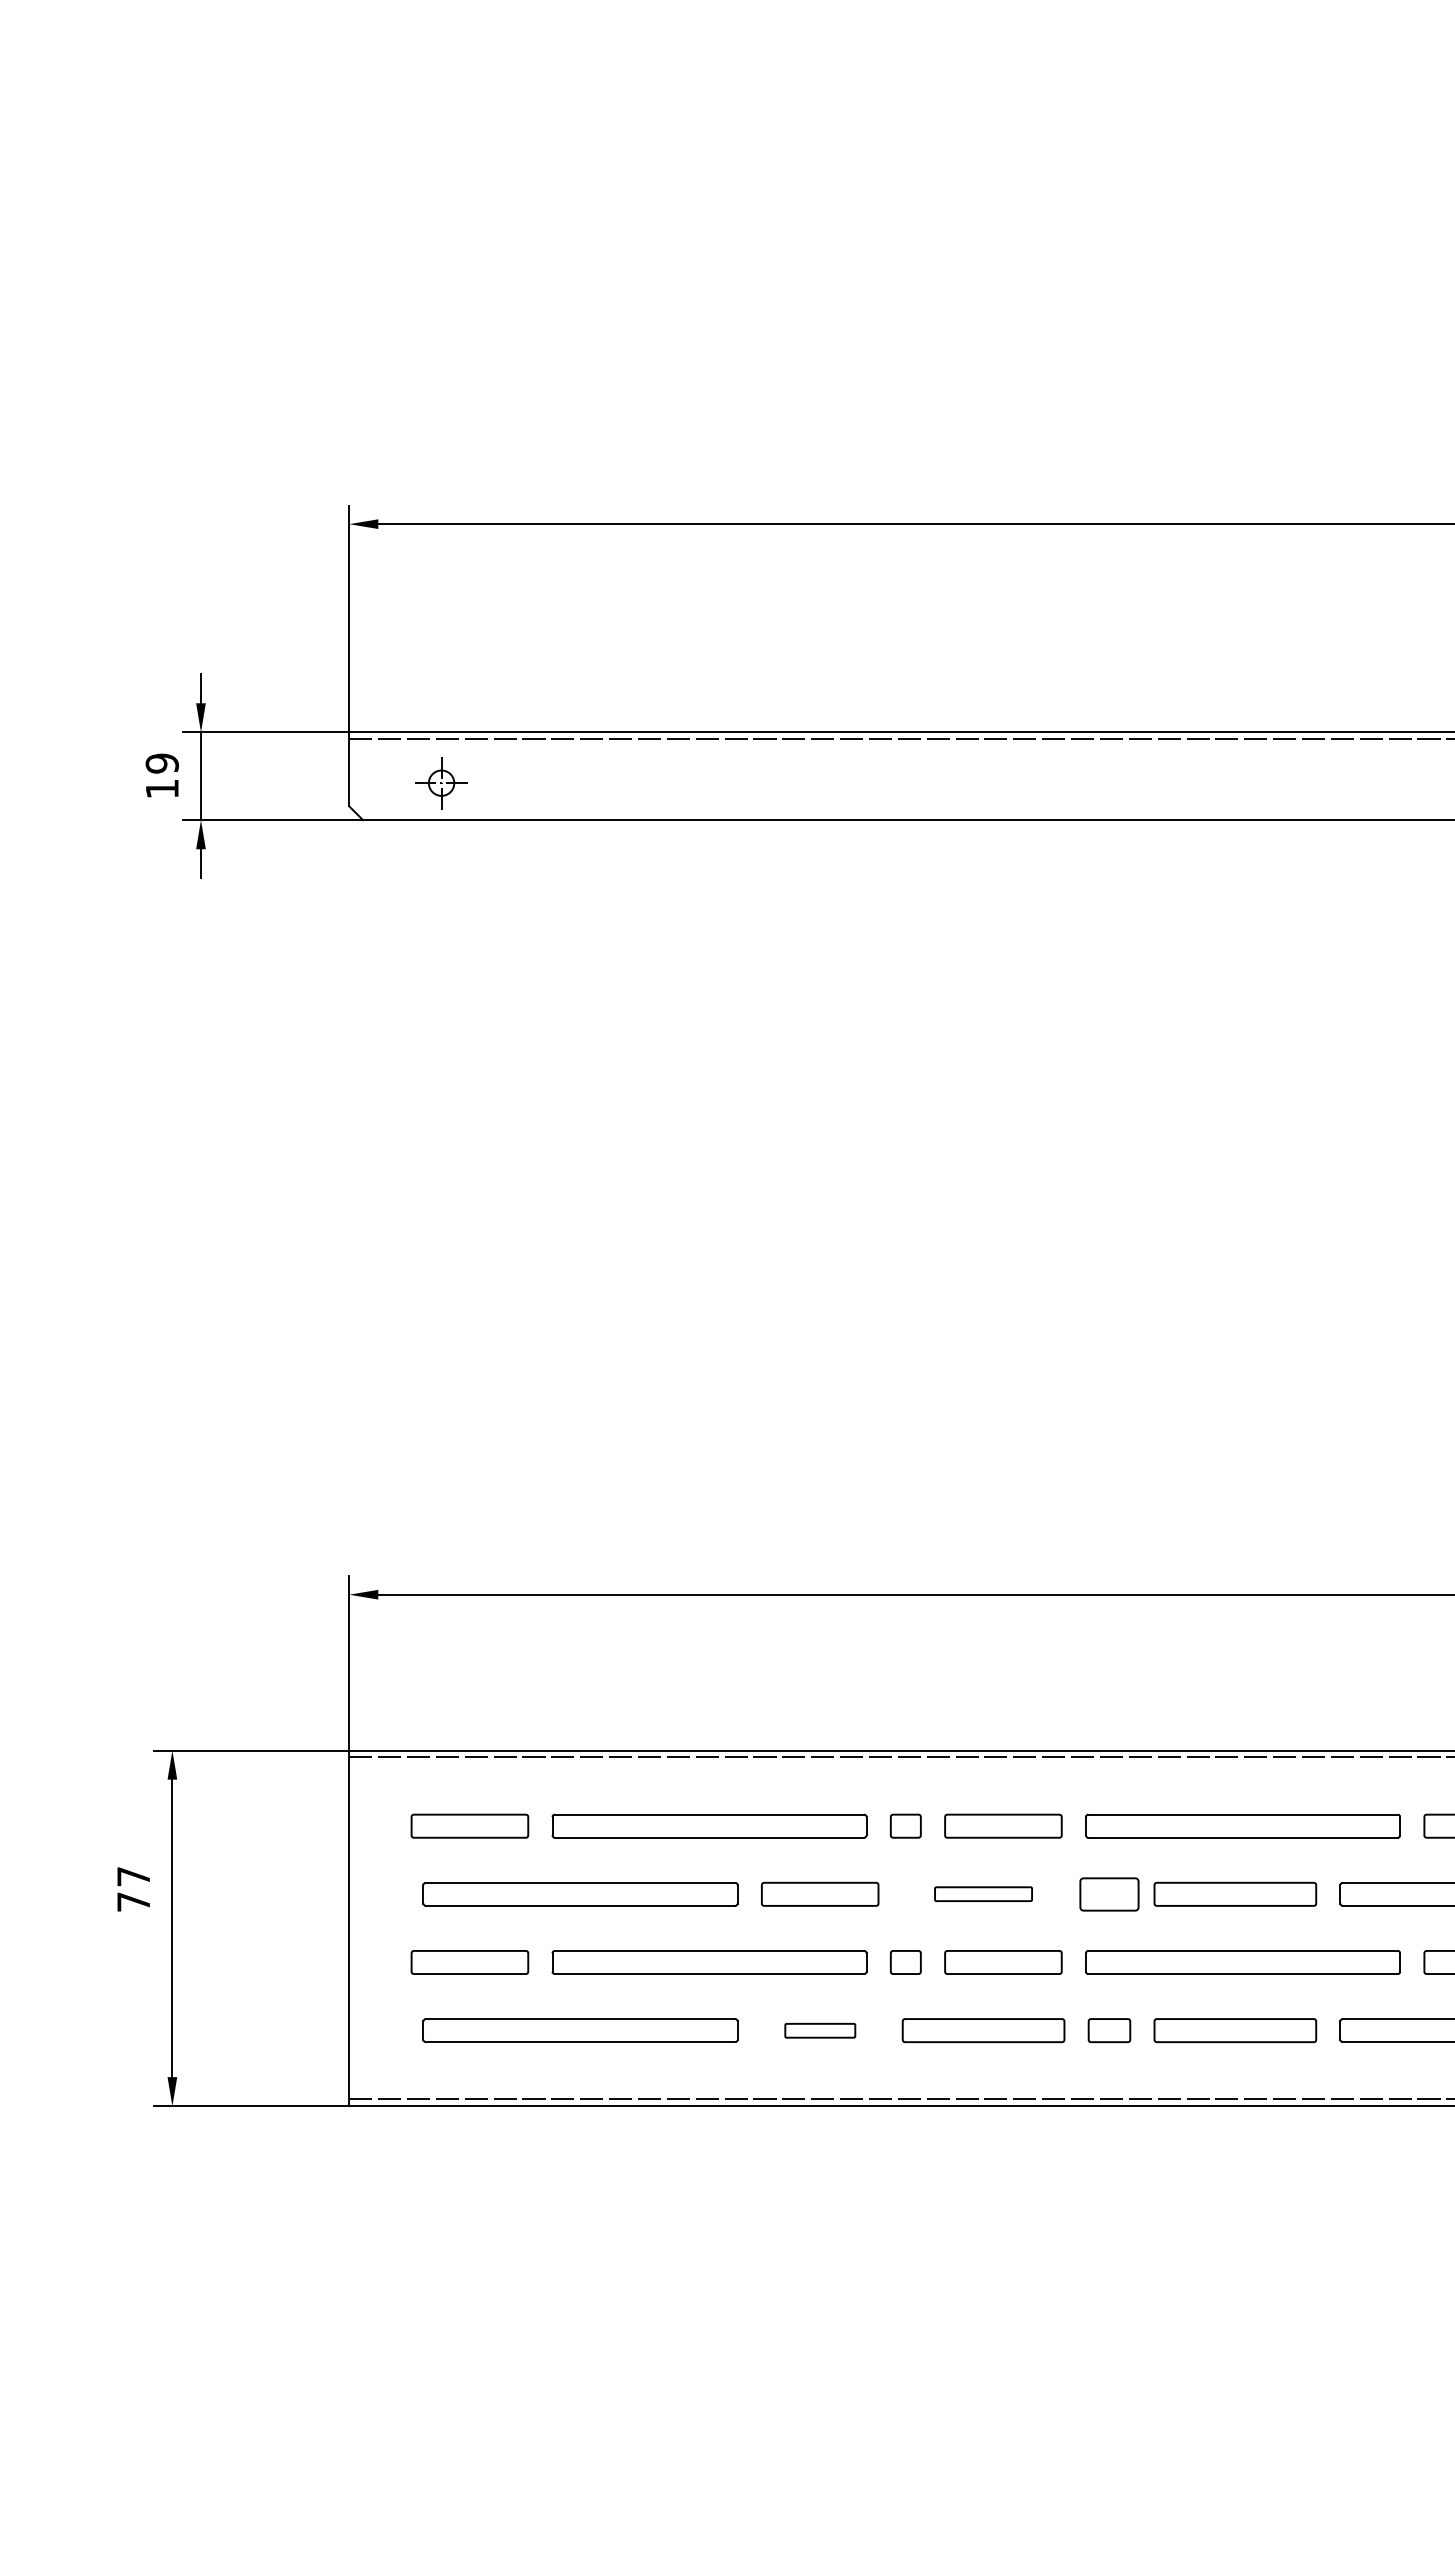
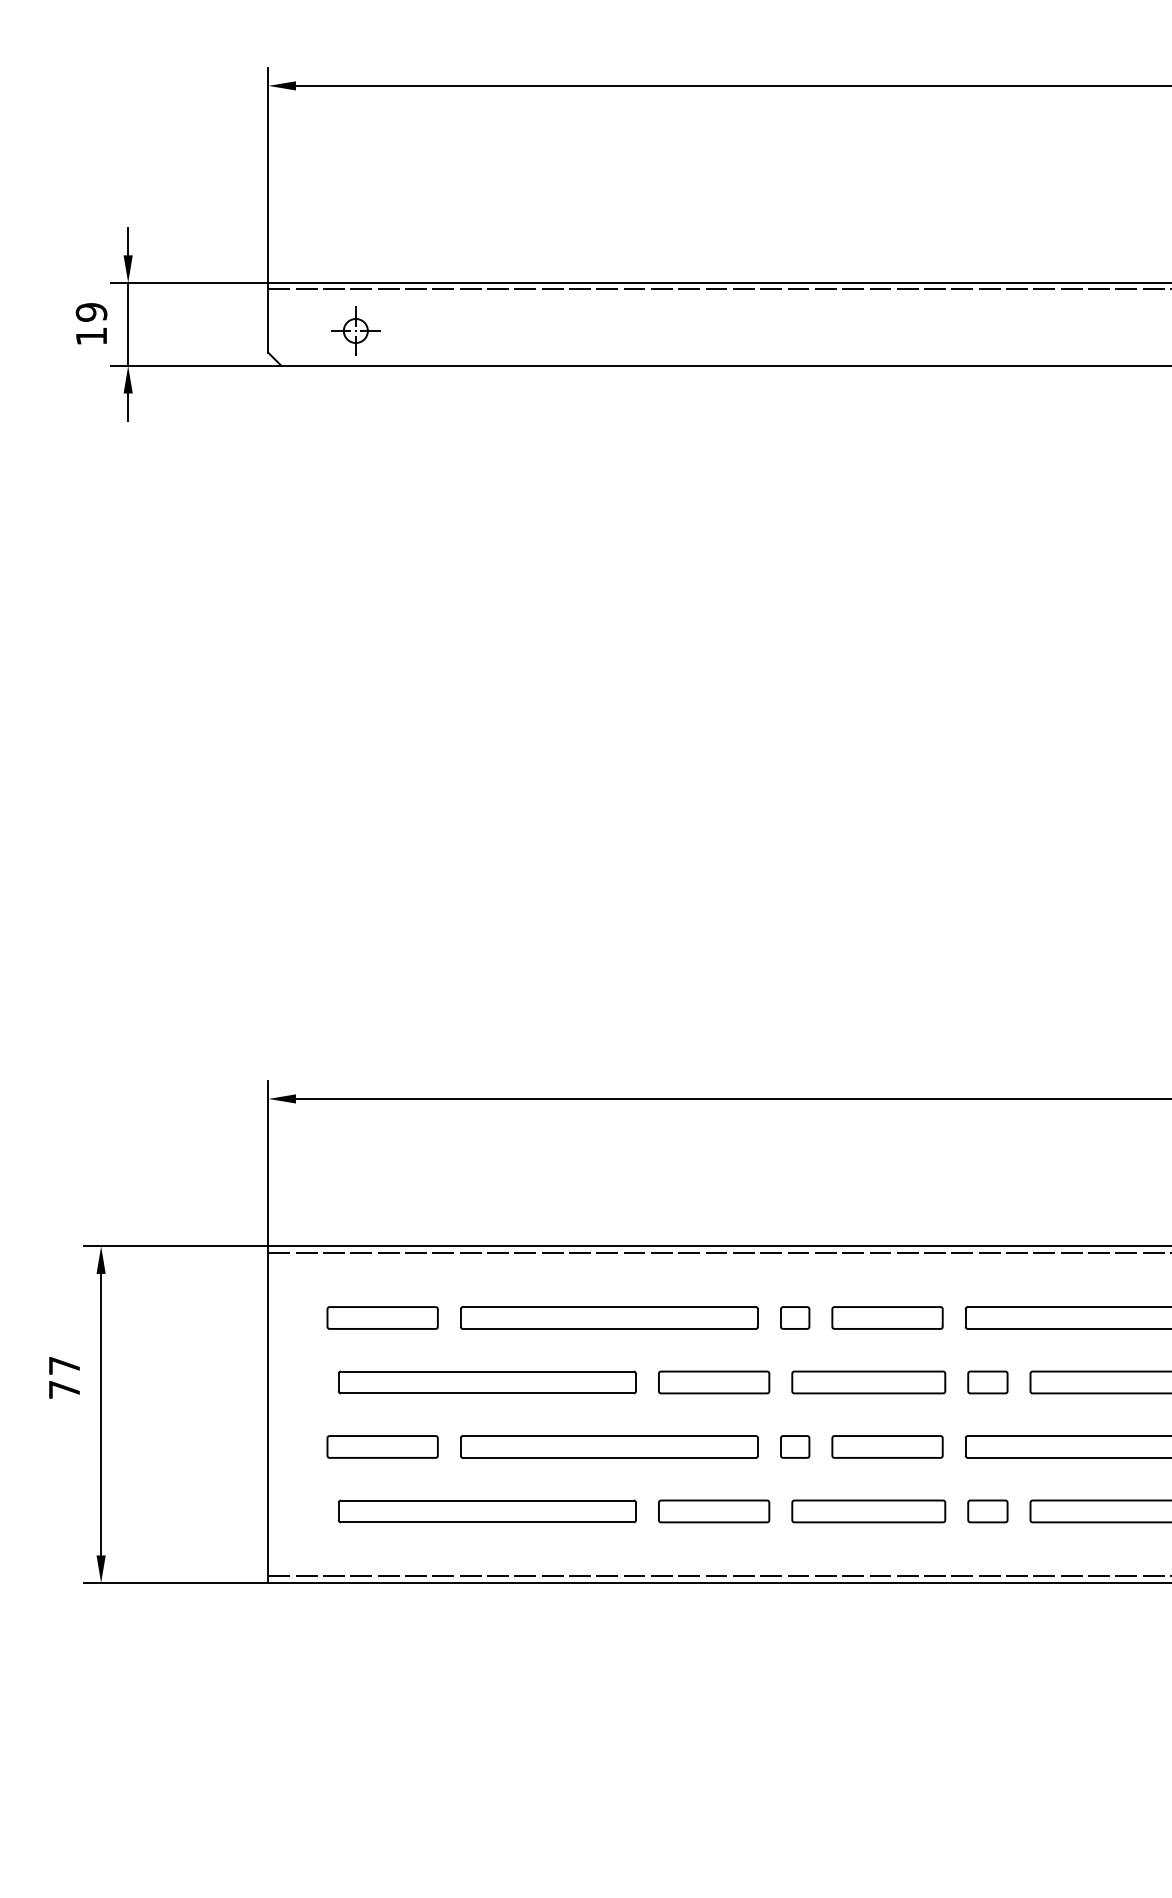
part: (983, 1893) -> (868, 1381), size x1.67
part: (1109, 1893) -> (987, 1381), size x0.71
part: (820, 2030) -> (714, 1511), size x1.67

